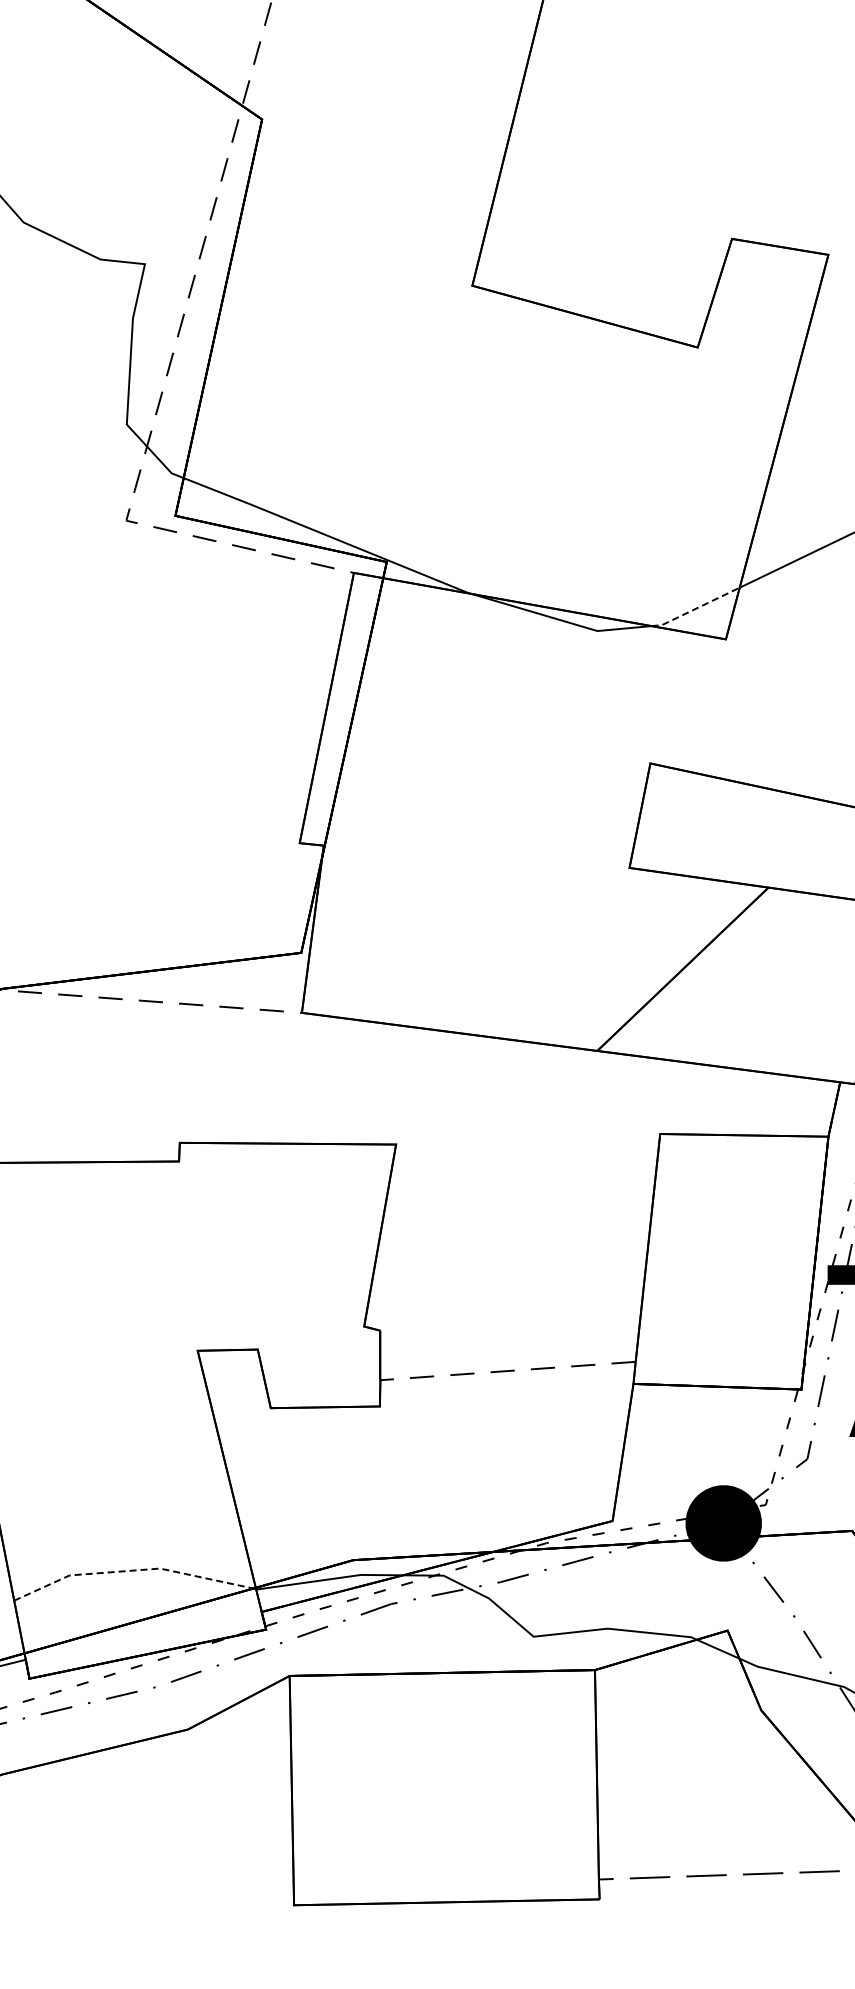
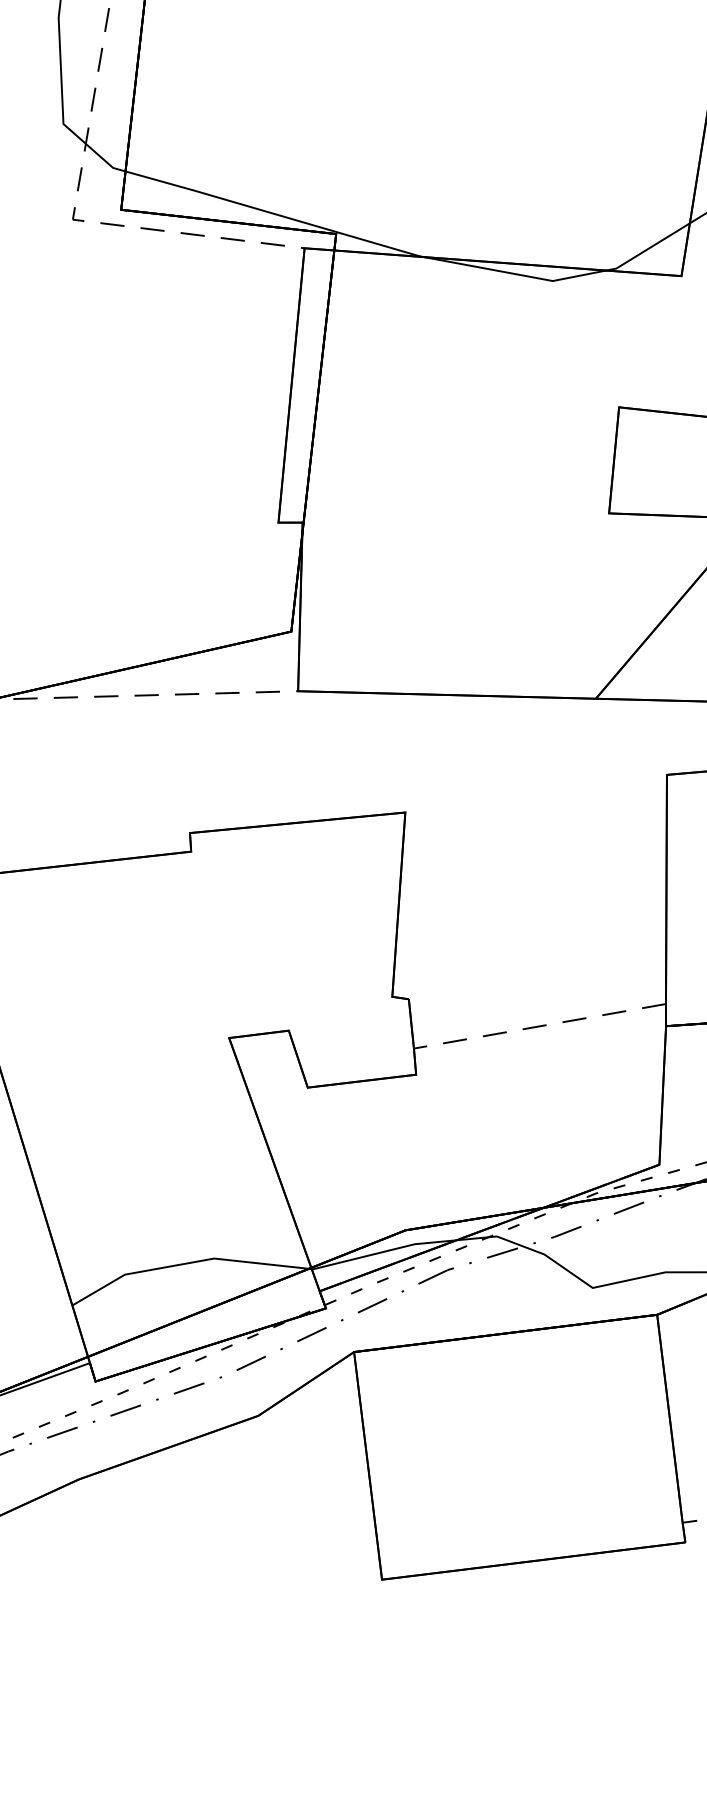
line: (695, 608) -> (648, 248), dashed -> solid
line: (134, 1570) -> (188, 1263), dashed -> solid

